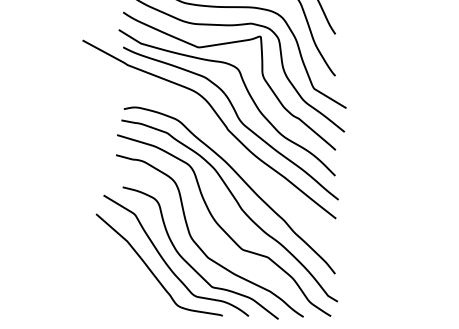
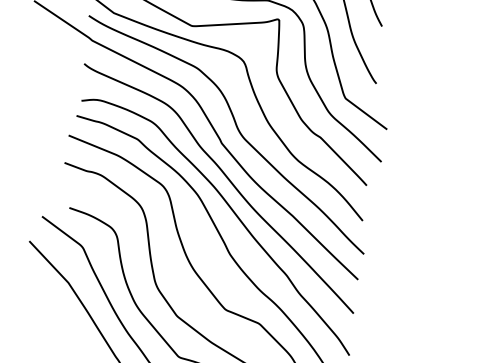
curve: (235, 156) -> (228, 180), added

